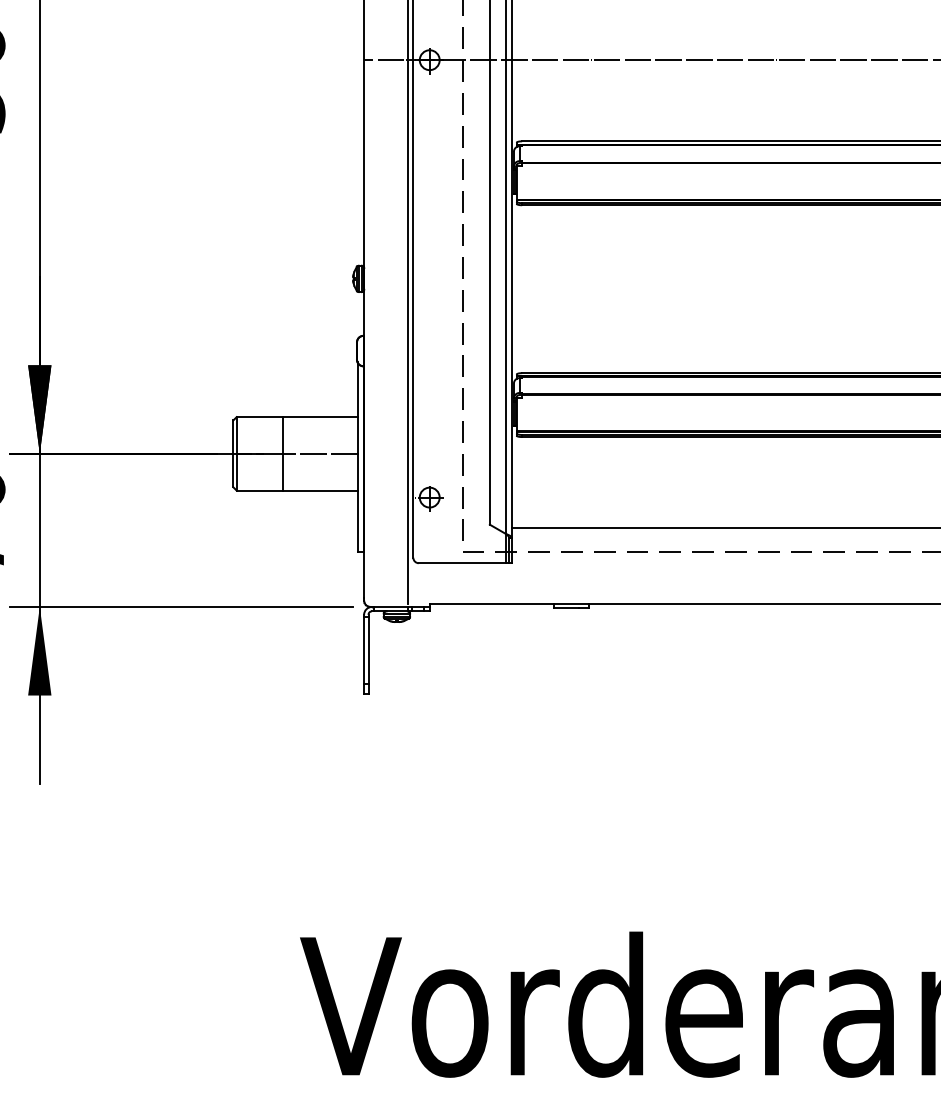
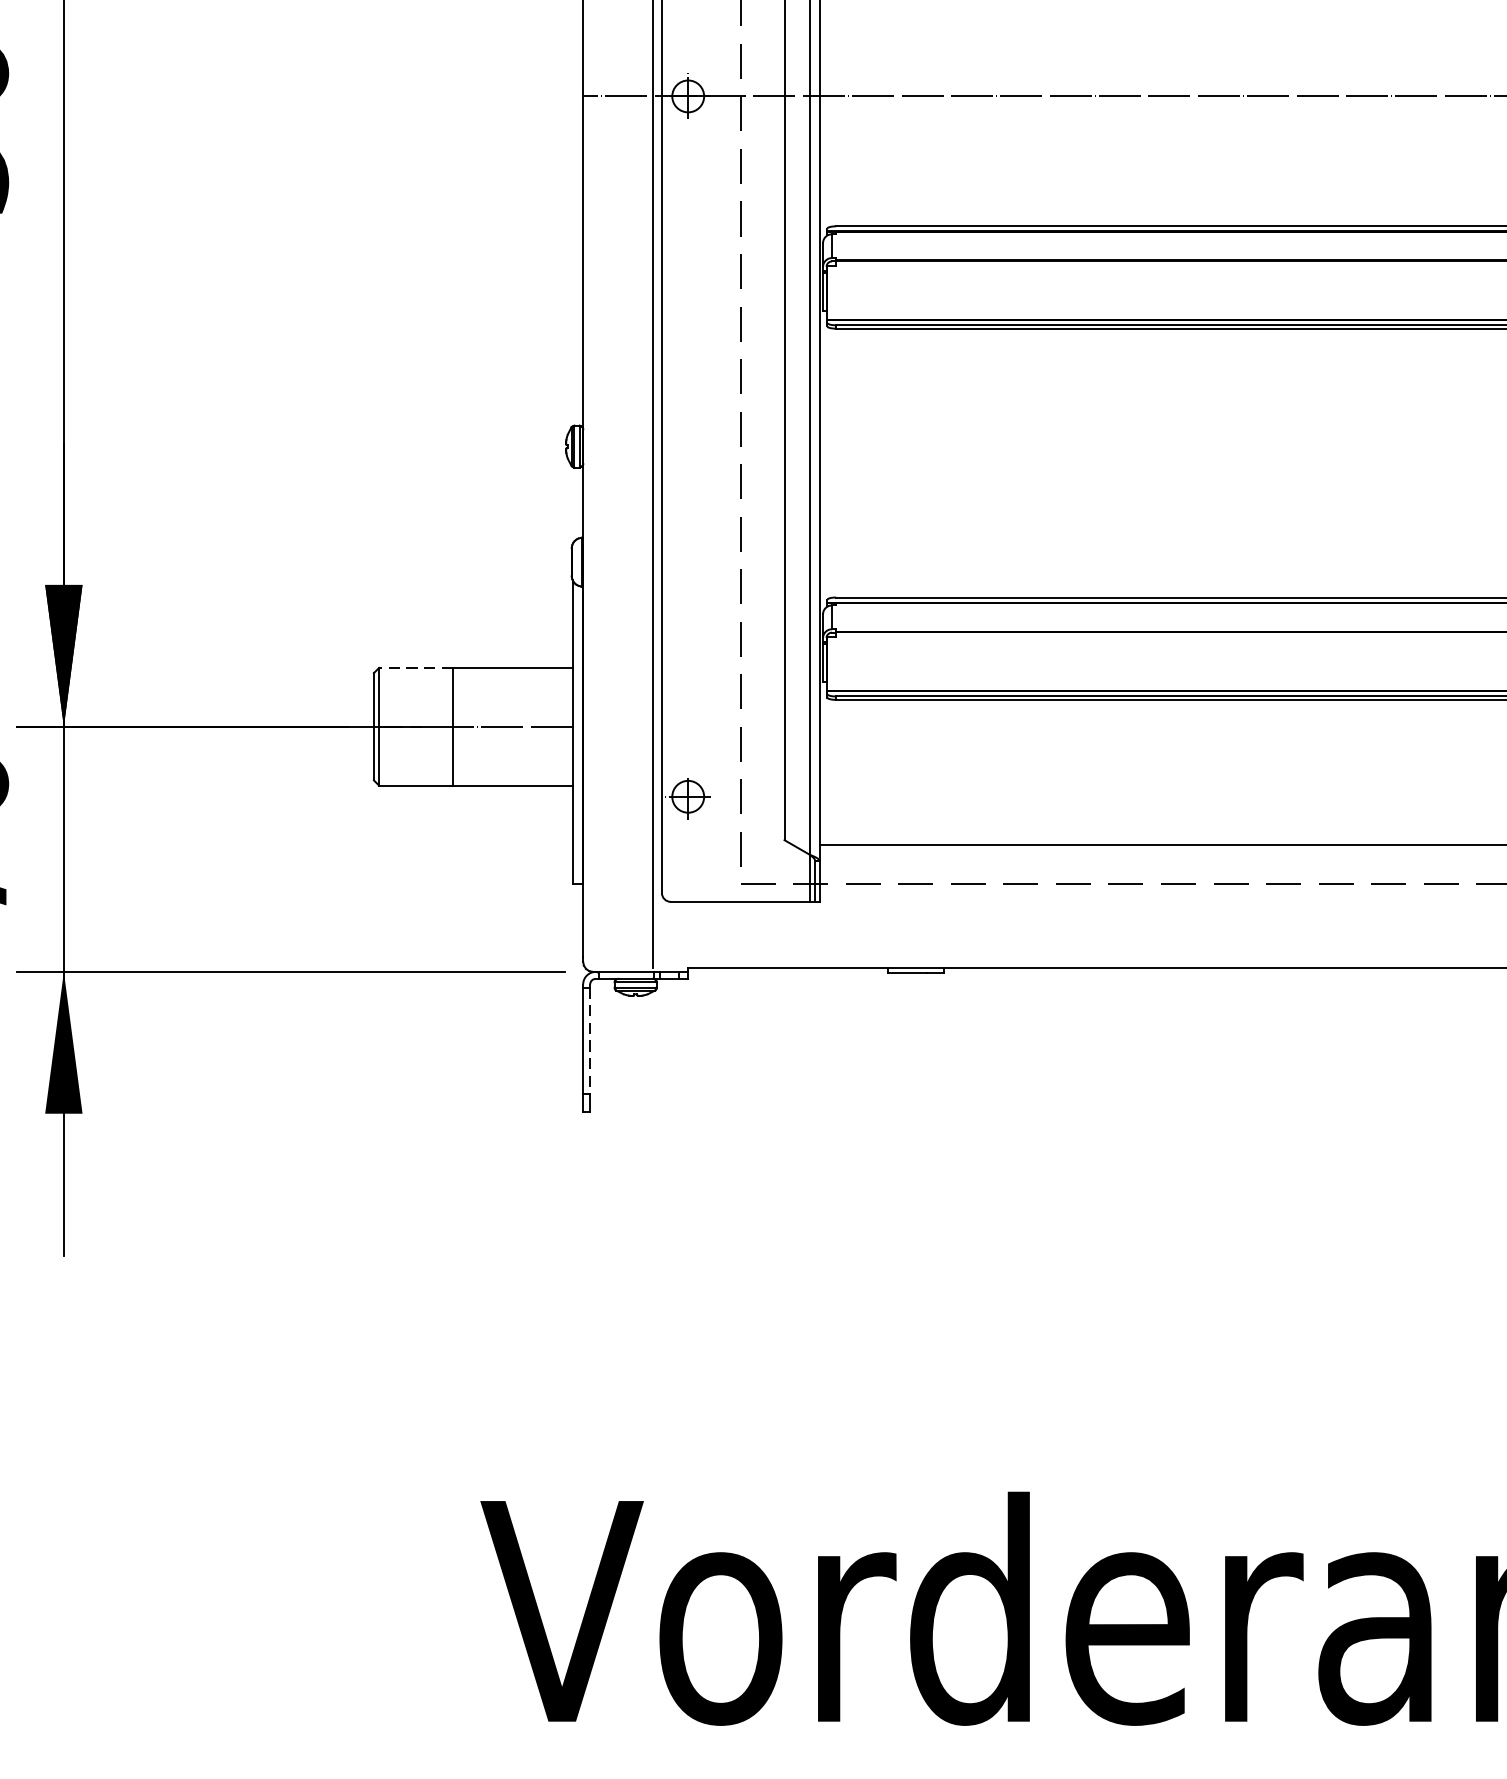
line: (259, 417) -> (415, 668), solid -> dashed
line: (368, 650) -> (590, 1041), solid -> dashed

